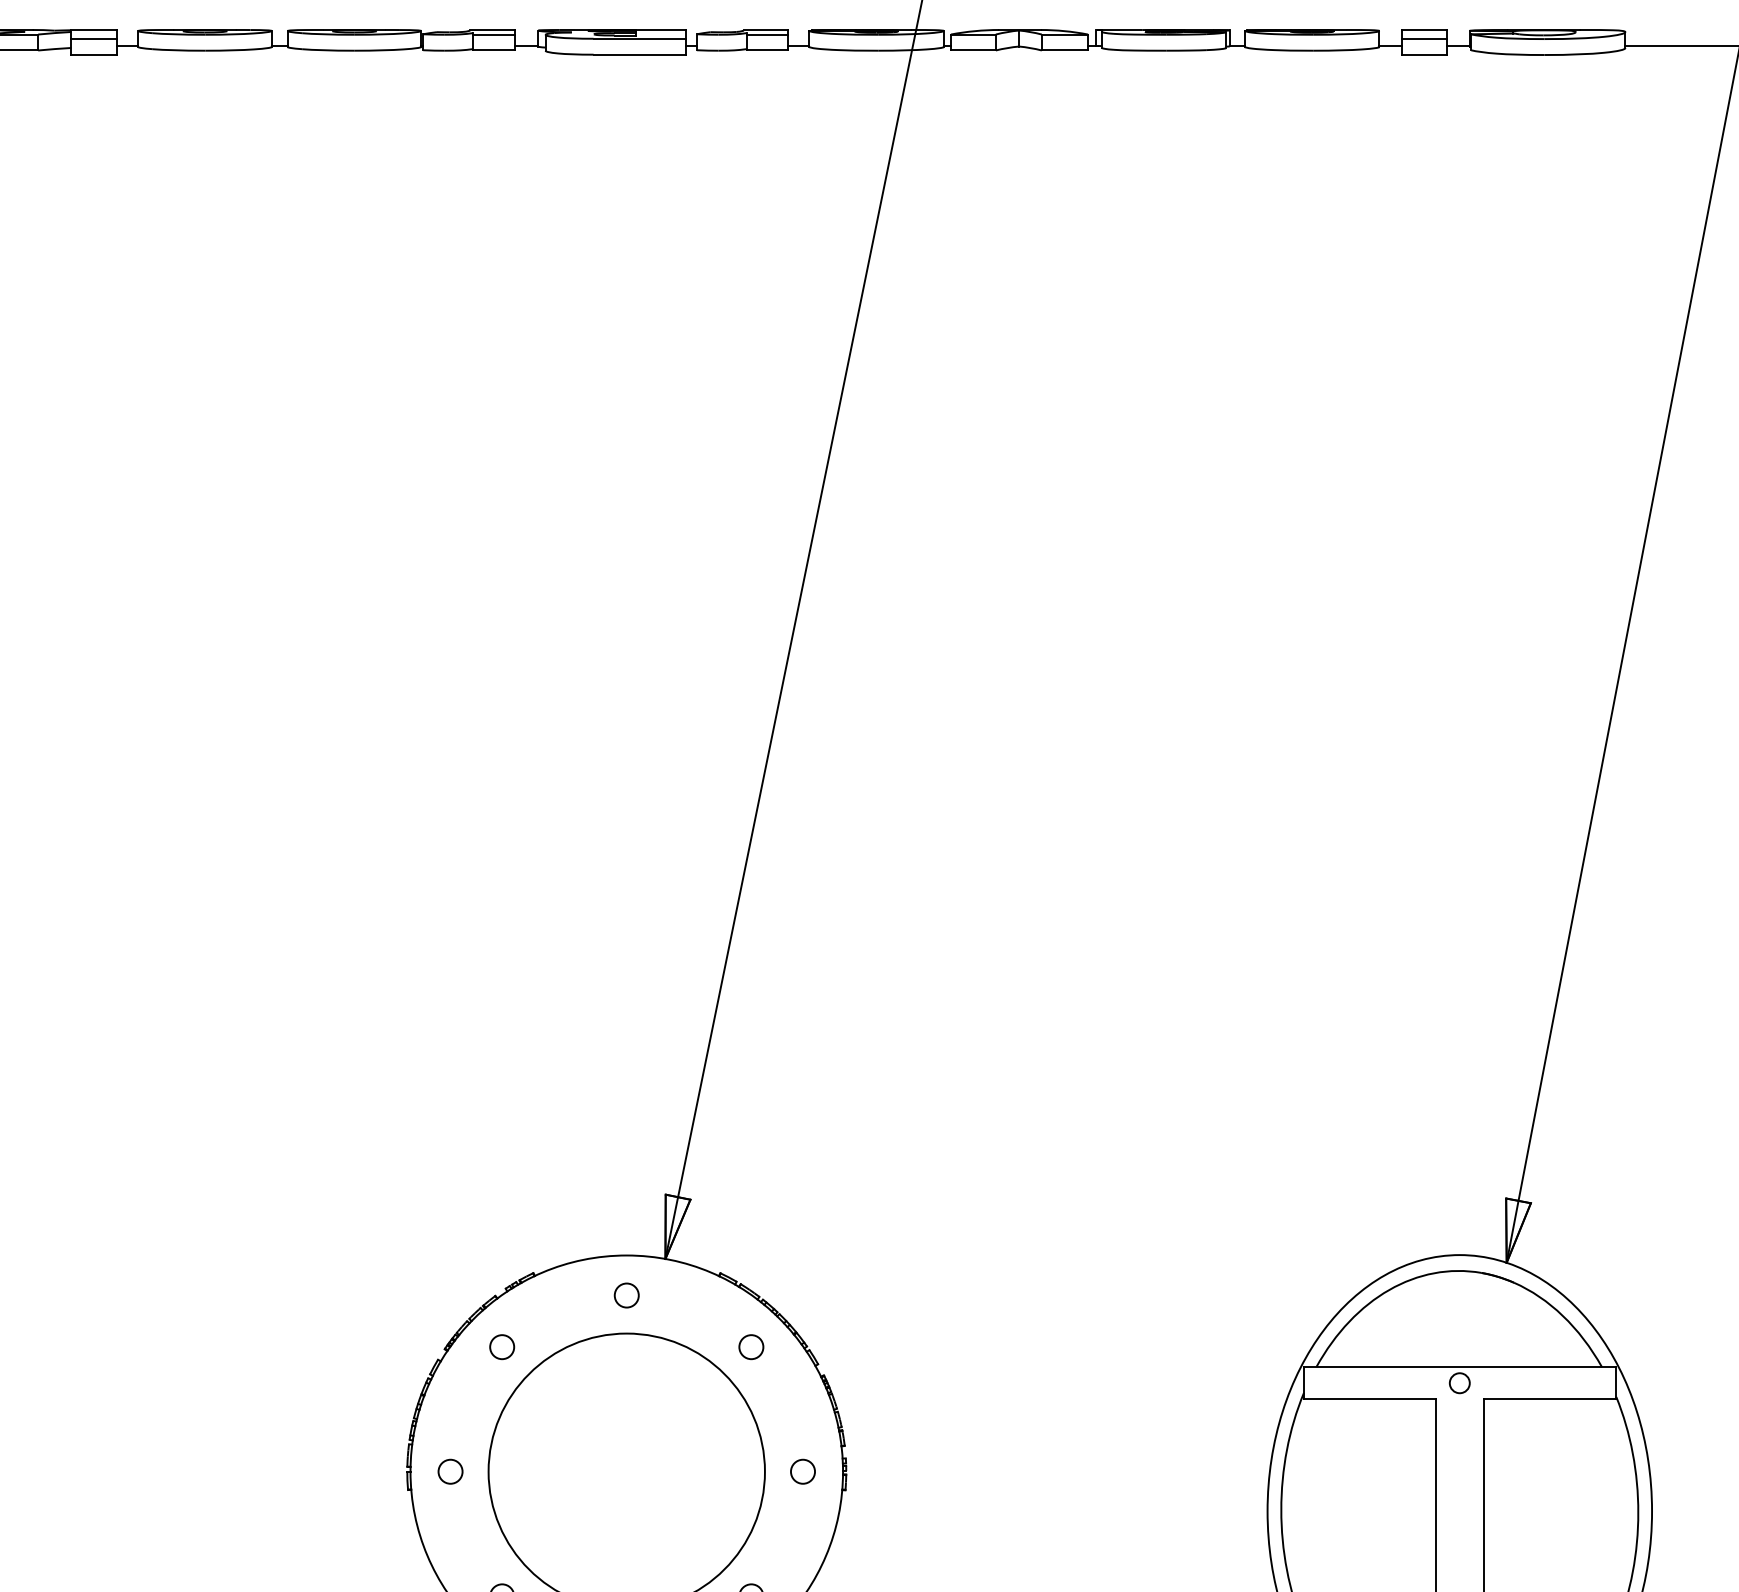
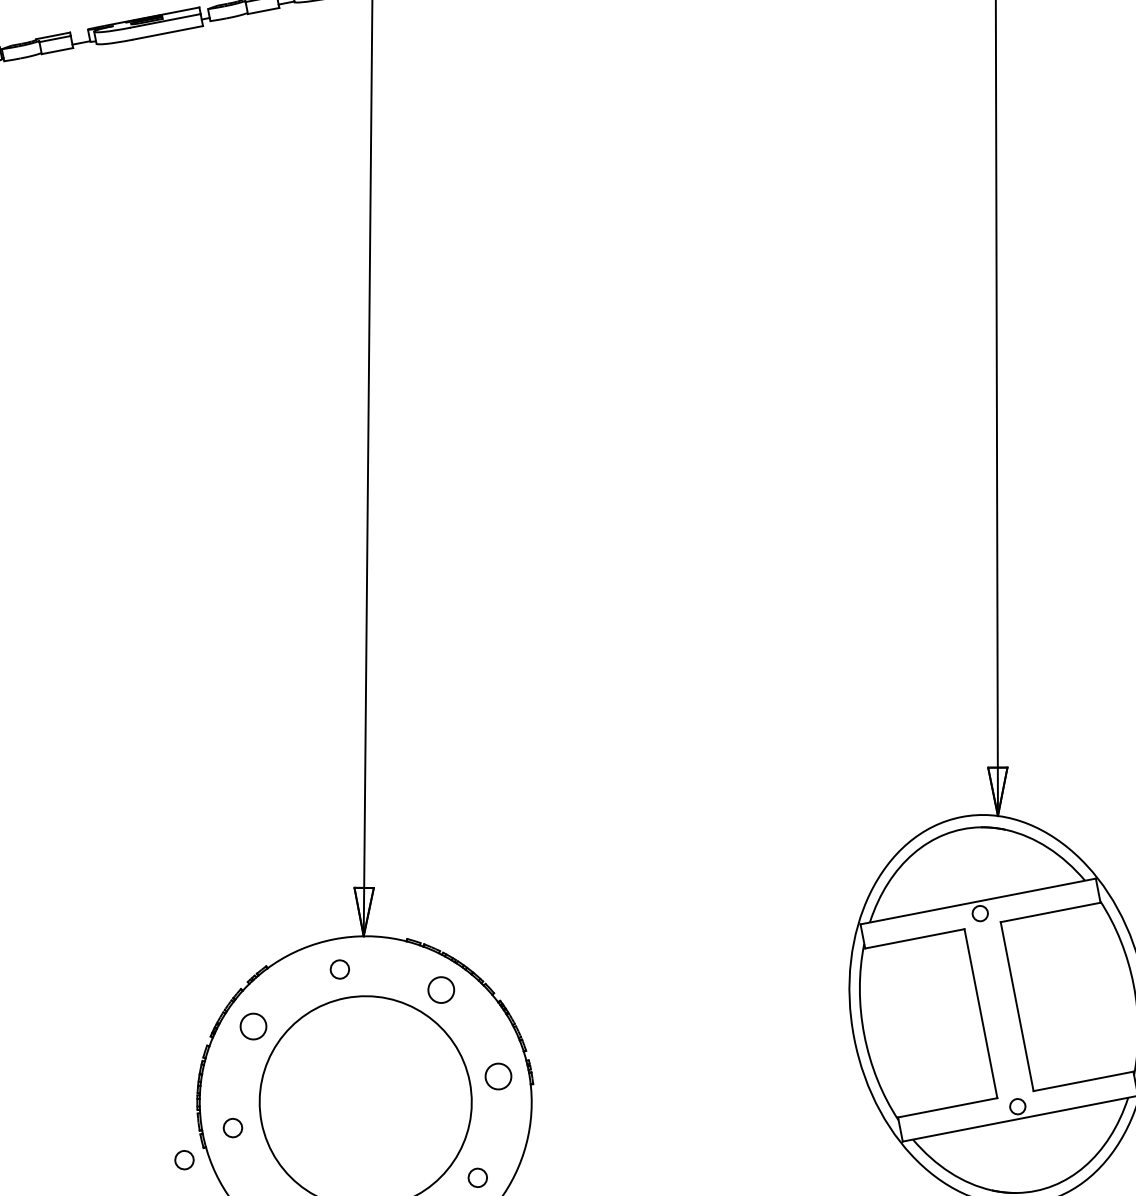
circle: (502, 1347) -> (253, 1026), size x1.4
circle: (751, 1347) -> (441, 990), size x1.4
circle: (802, 1471) -> (498, 1076), size x1.4
circle: (380, 1500) -> (184, 1159), added

